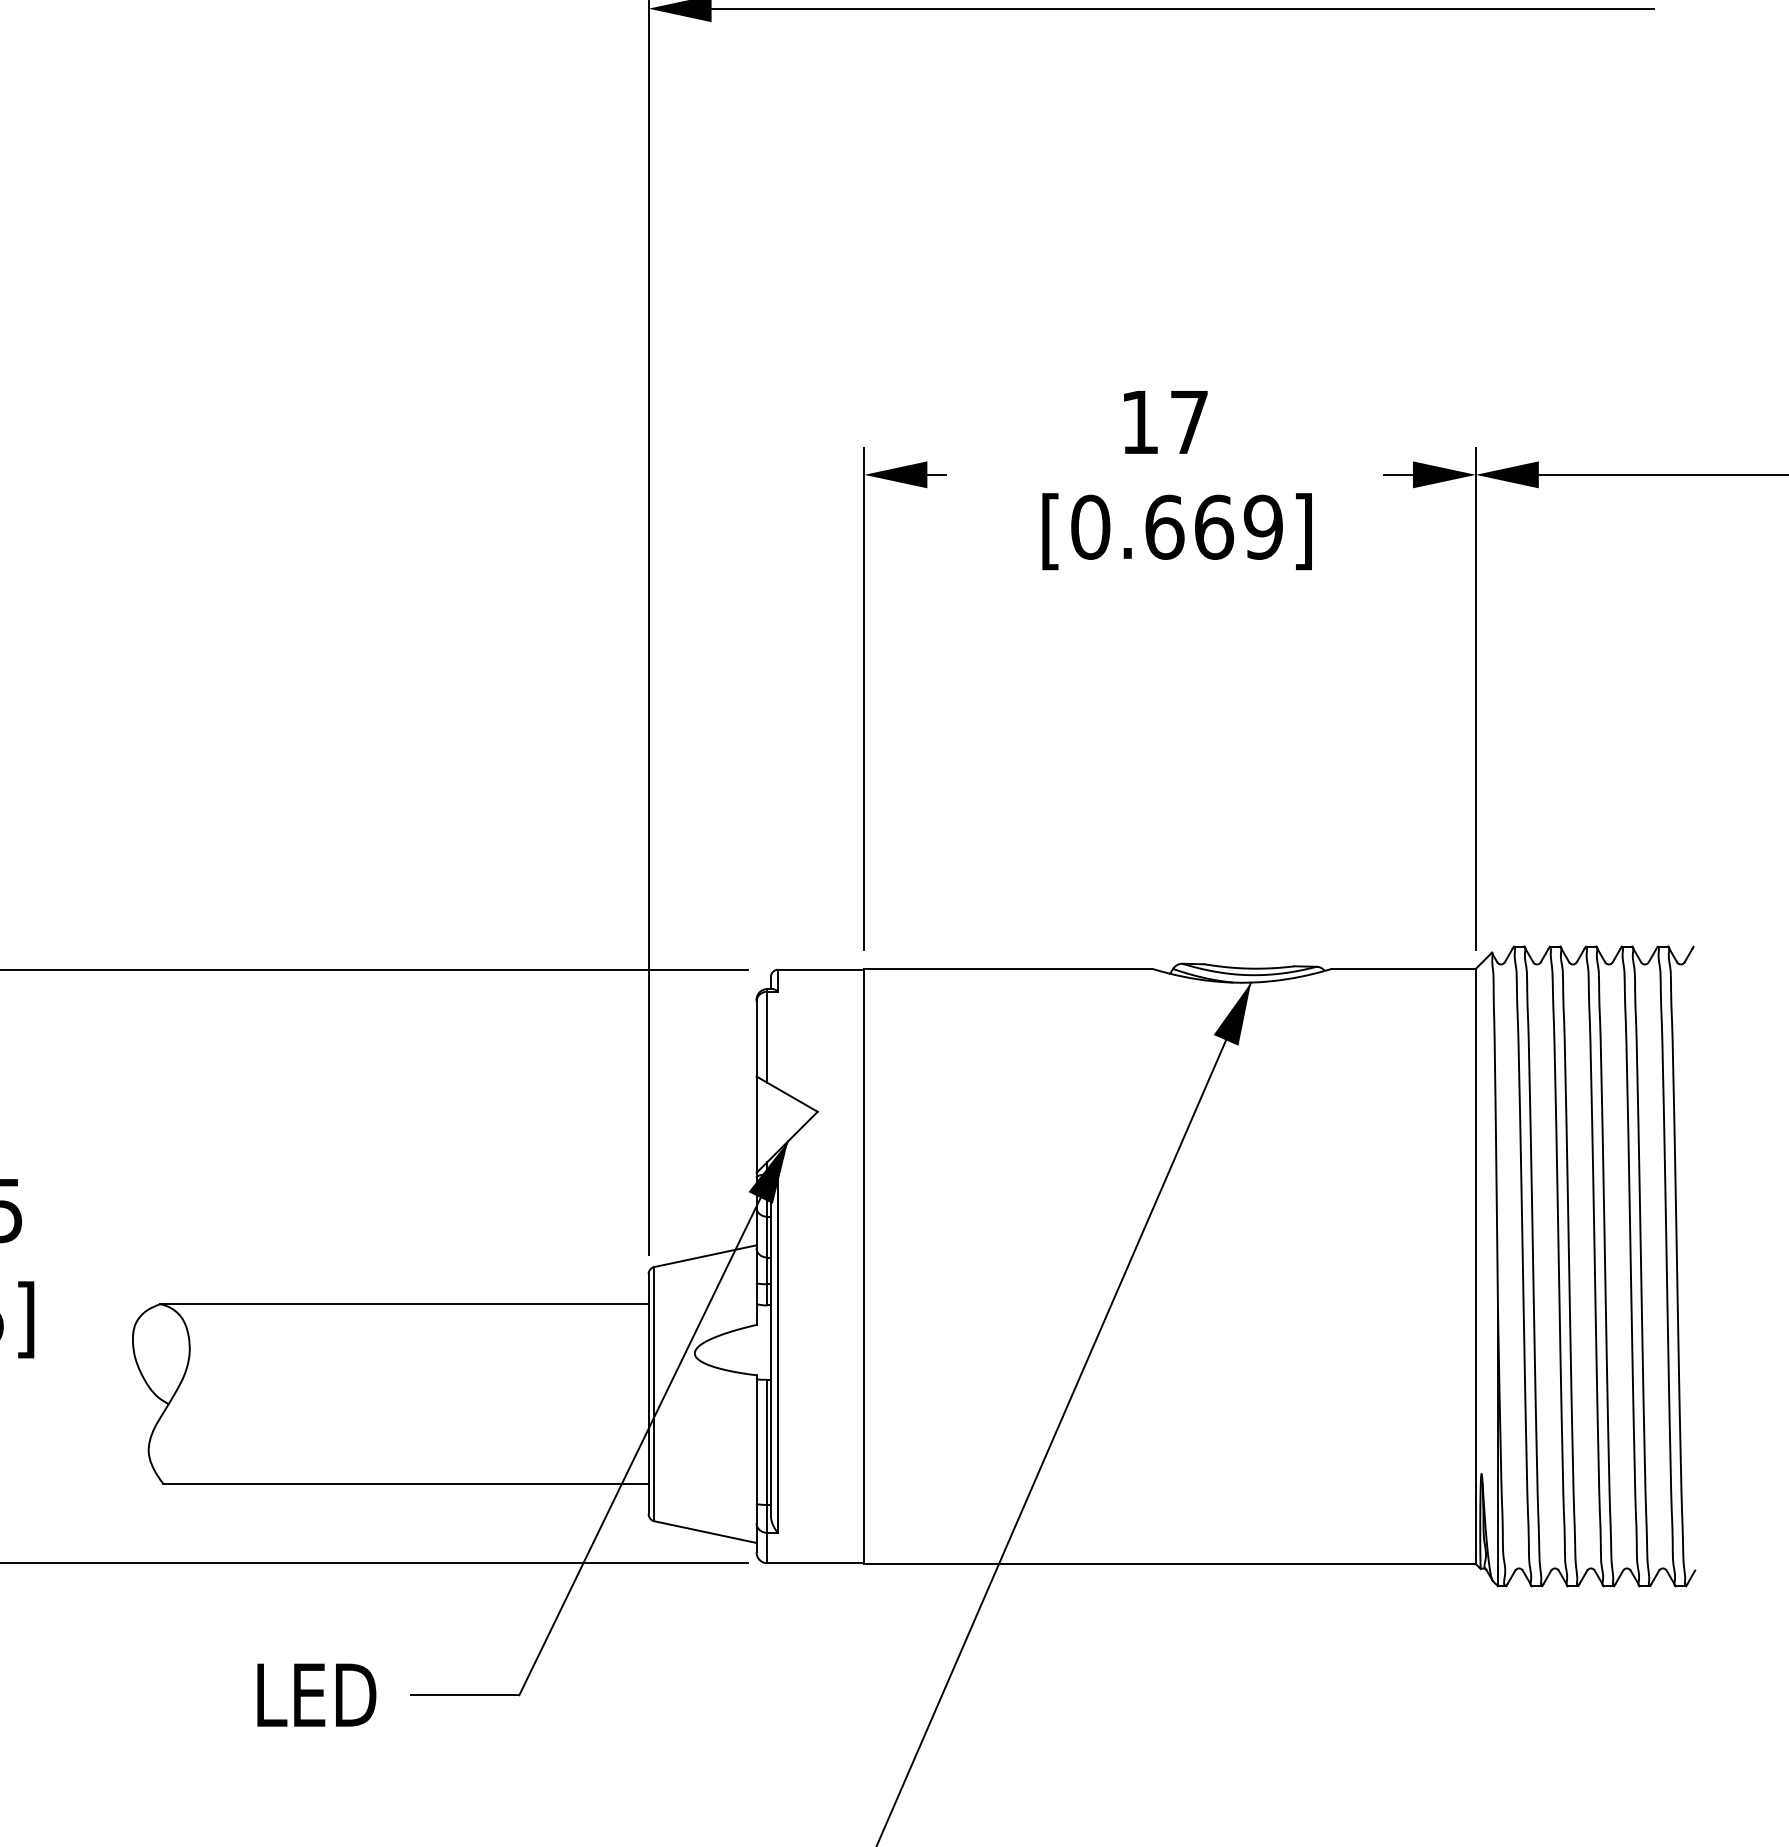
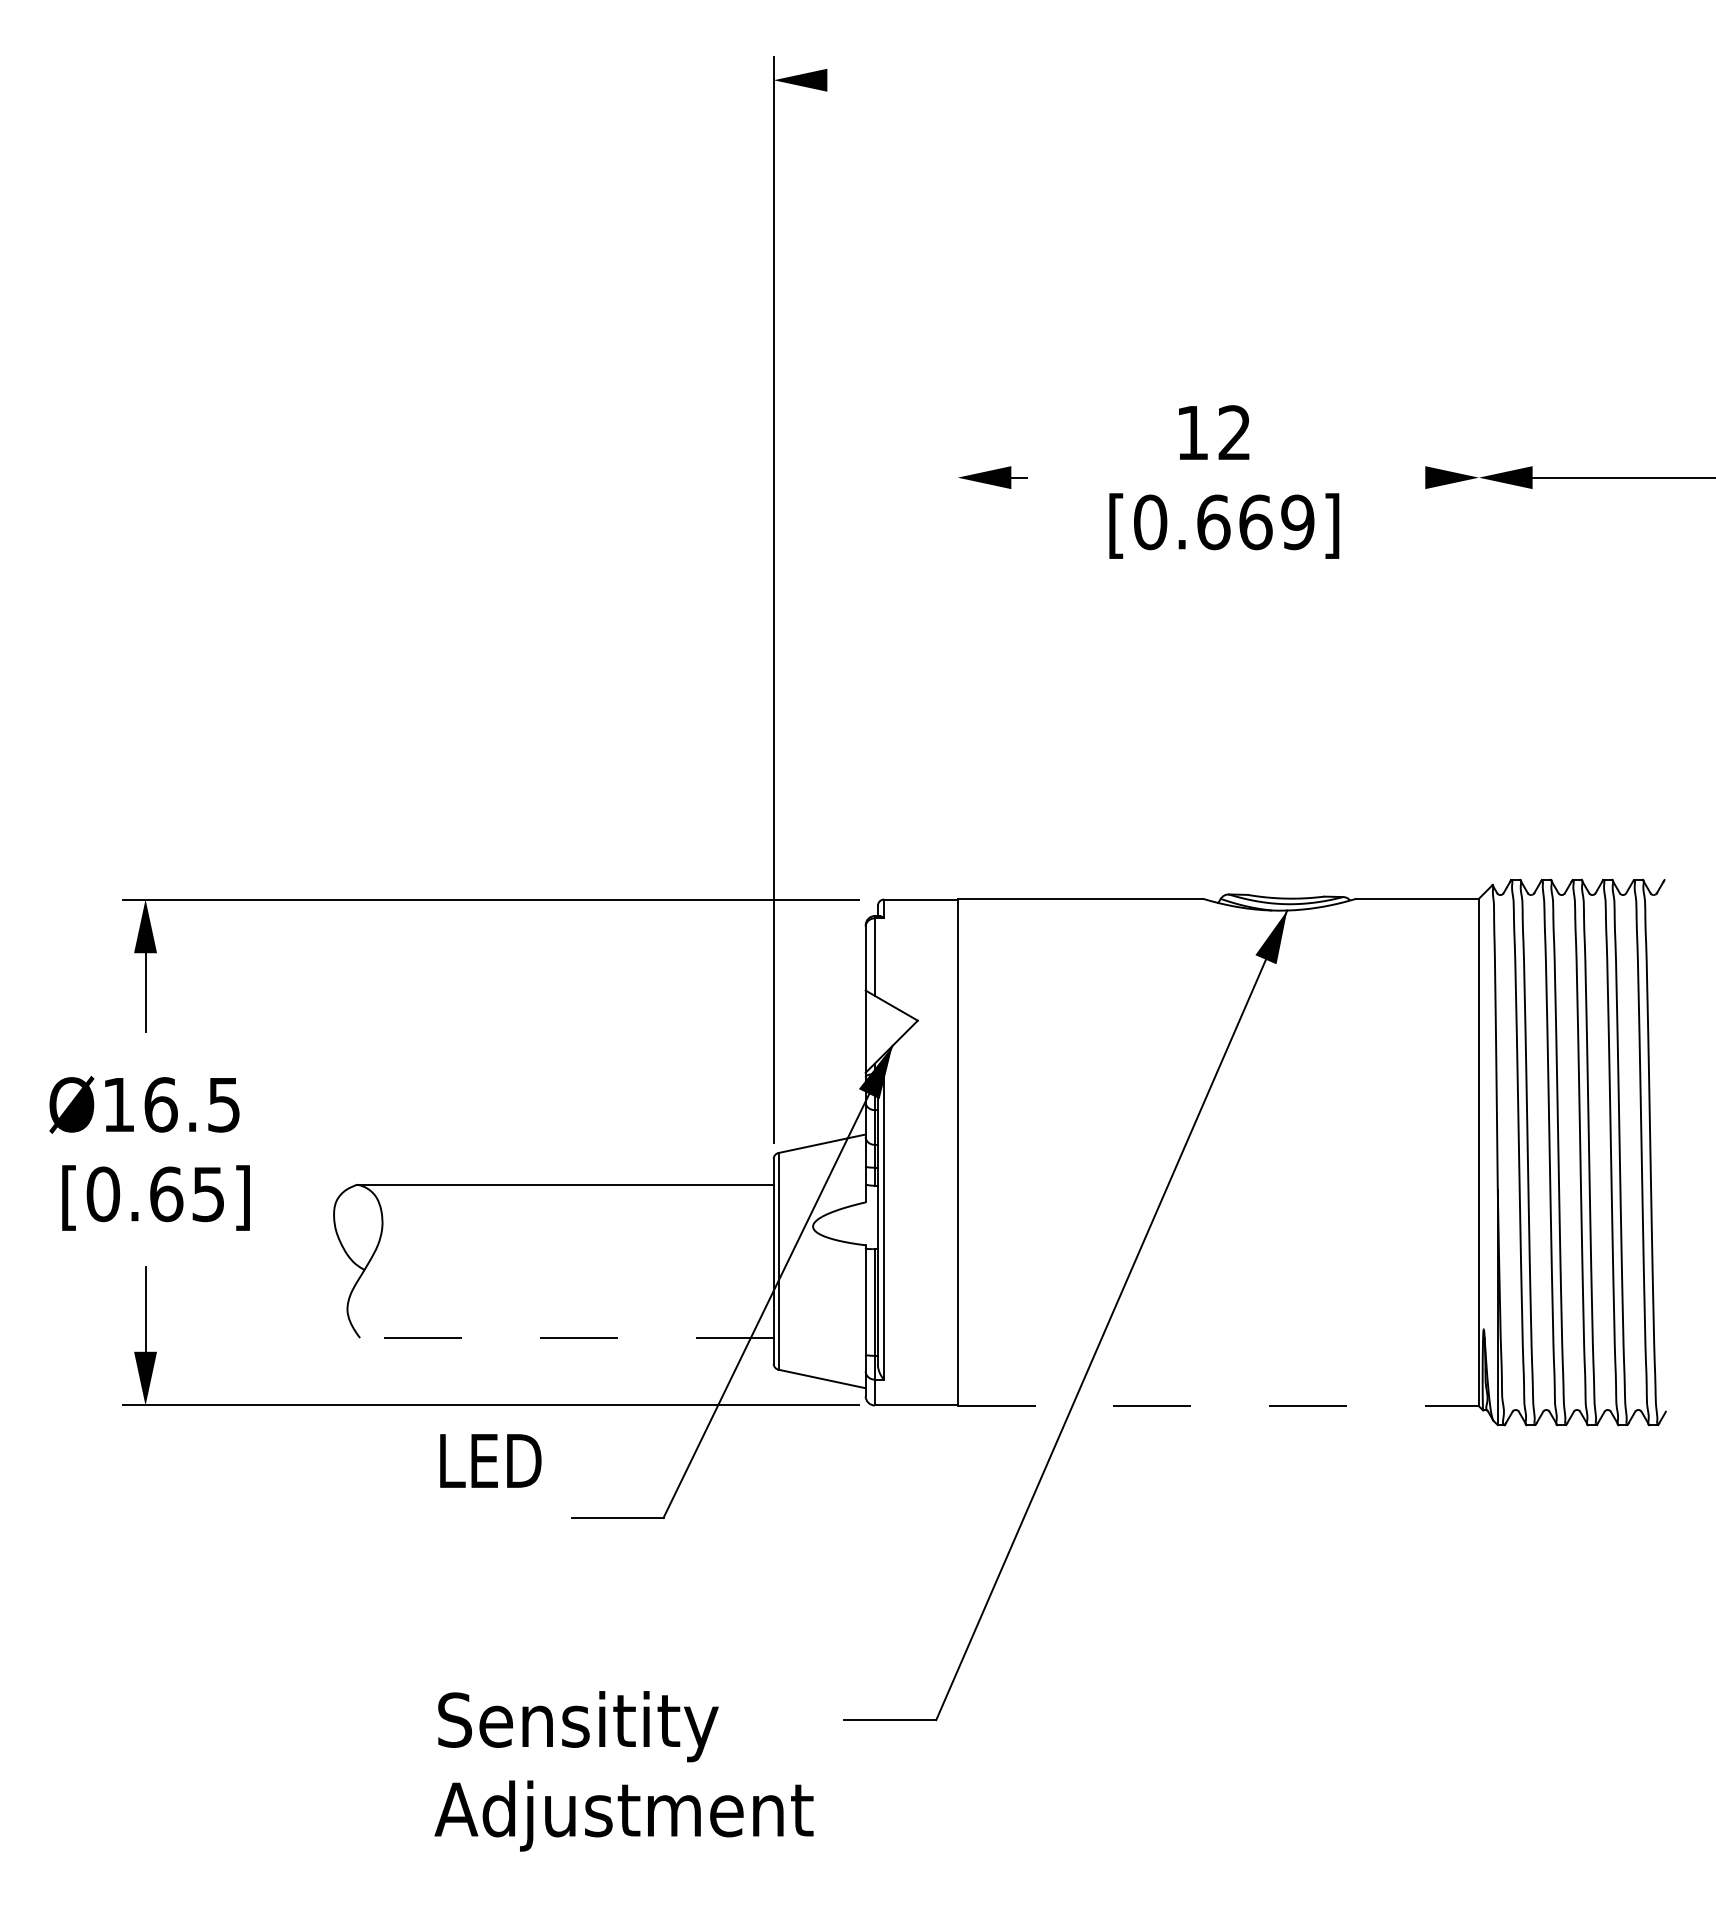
line: (1183, 8) -> (1229, 80), removed
text: (1189, 421) -> (1234, 432), 17 -> 12
line: (1397, 474) -> (1412, 477), removed
line: (864, 698) -> (957, 668), removed
line: (1475, 698) -> (1478, 668), removed
line: (405, 1484) -> (566, 1338), solid -> dashed
line: (1170, 1564) -> (1218, 1406), solid -> dashed
text: (316, 1694) -> (490, 1460), moved

